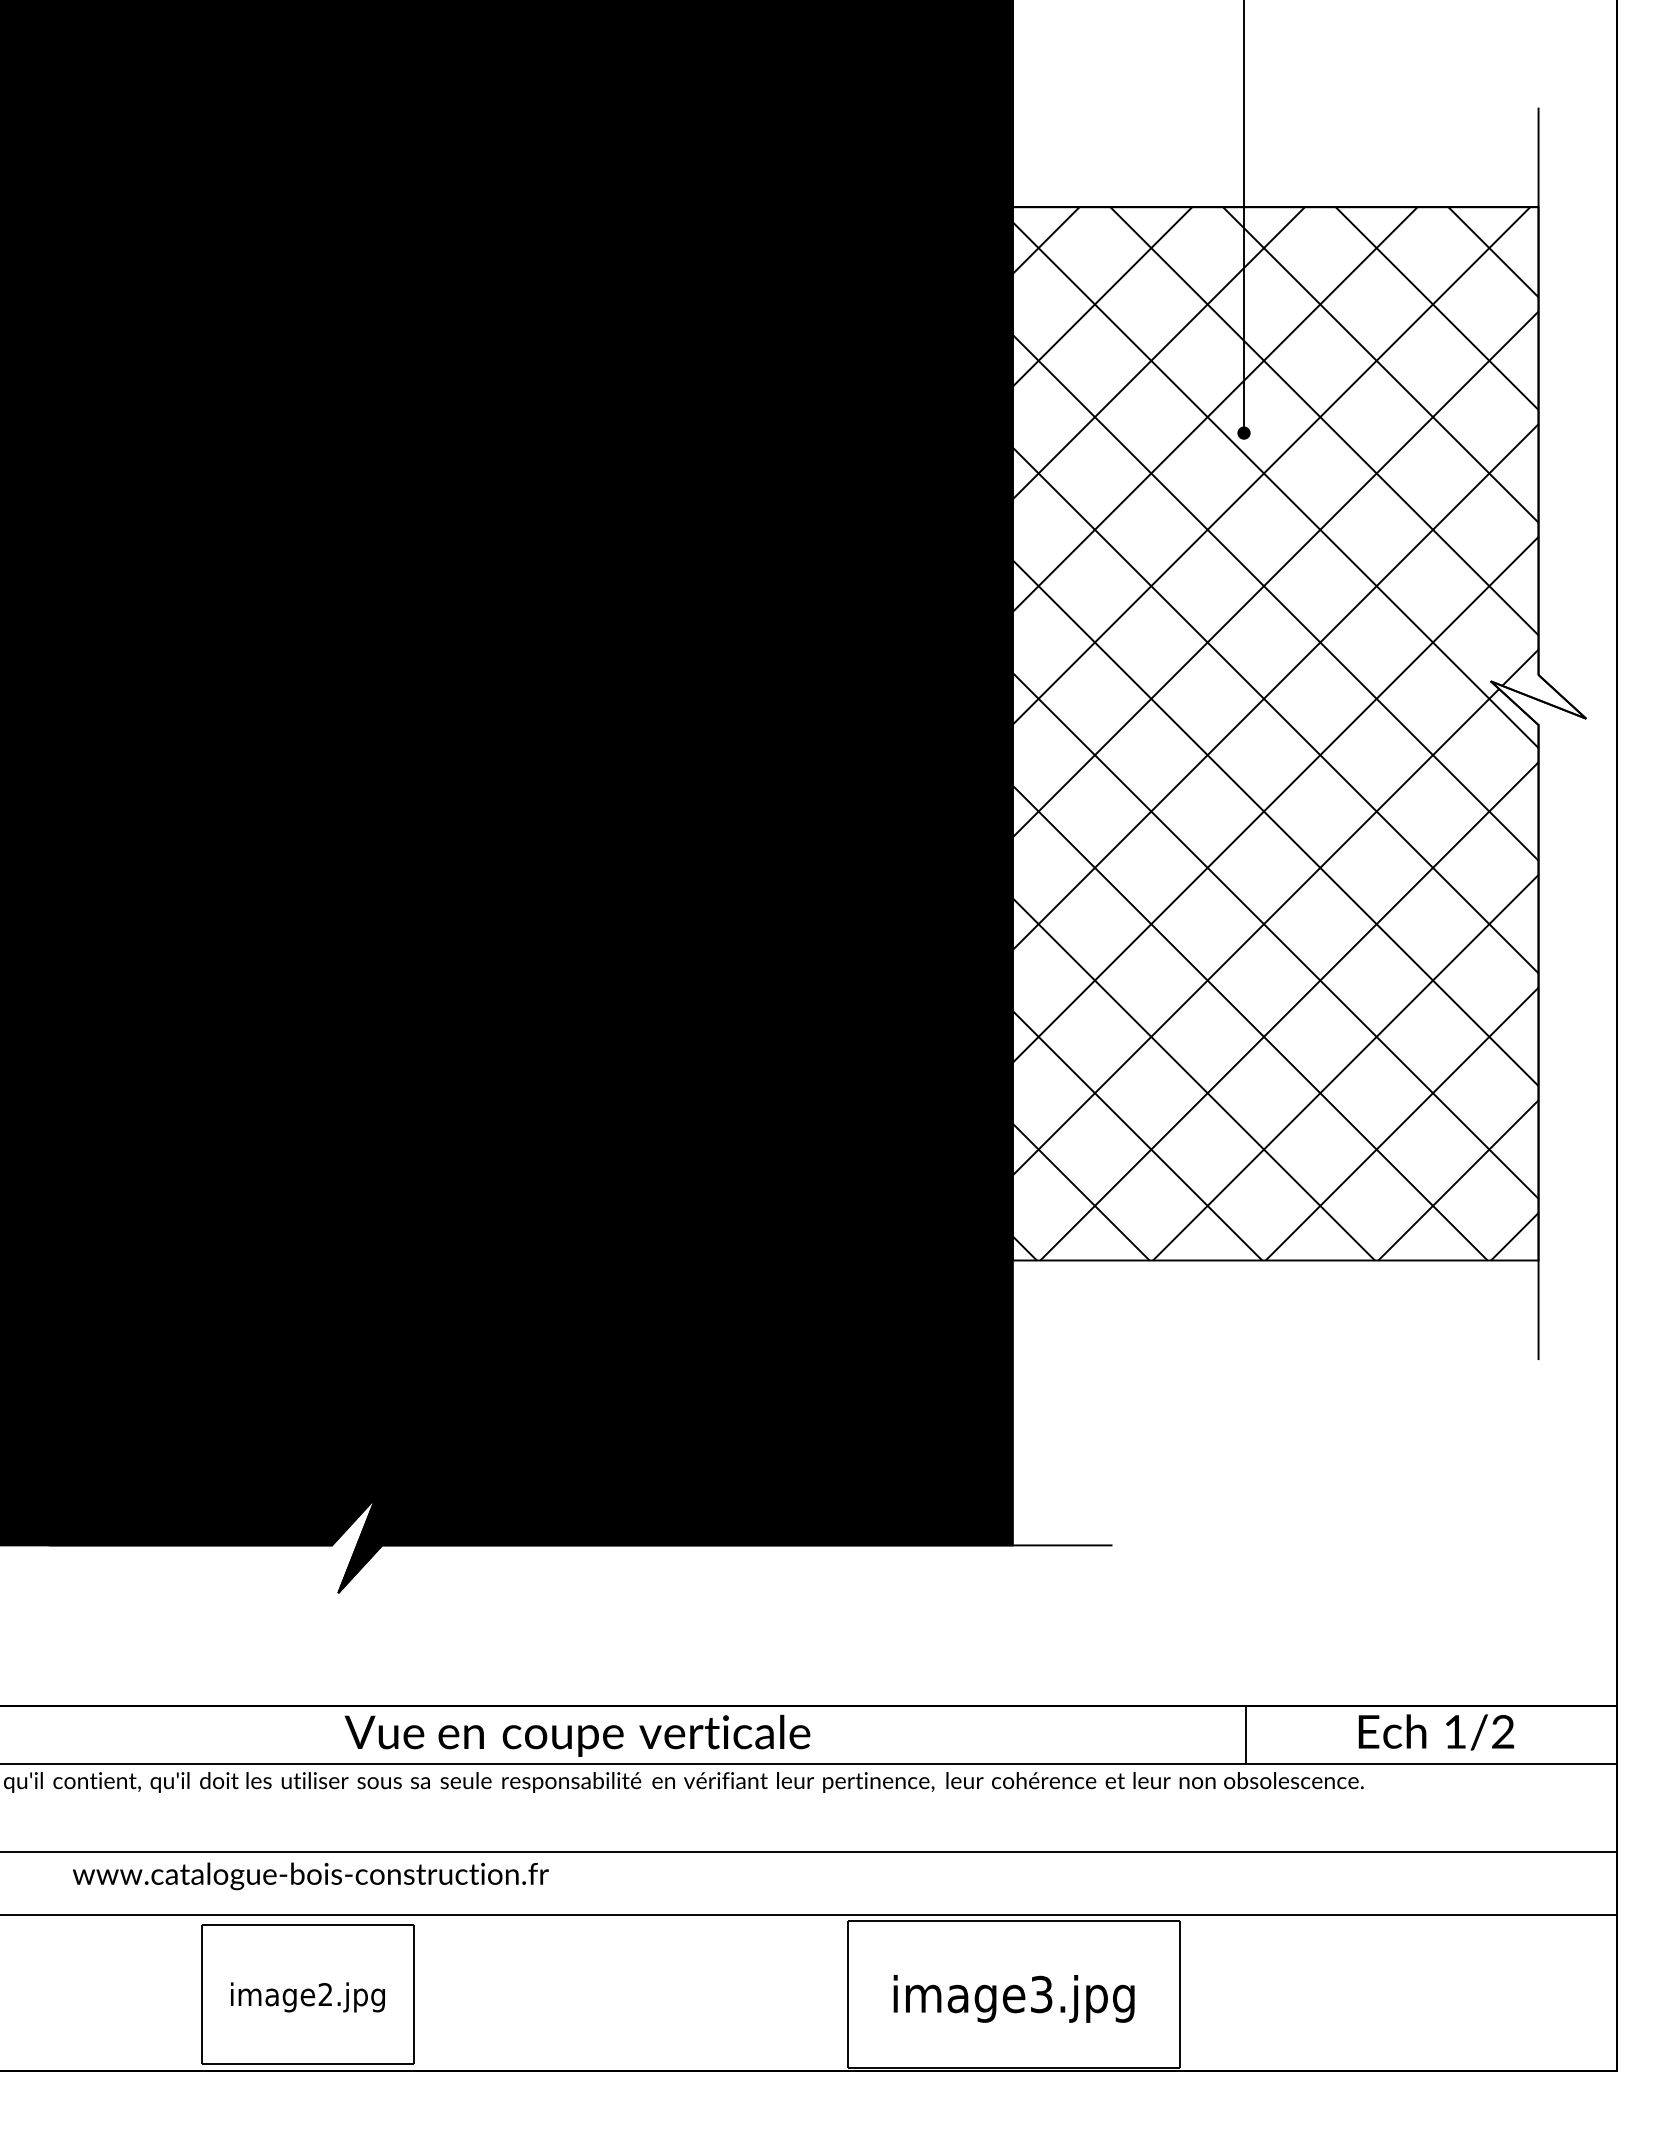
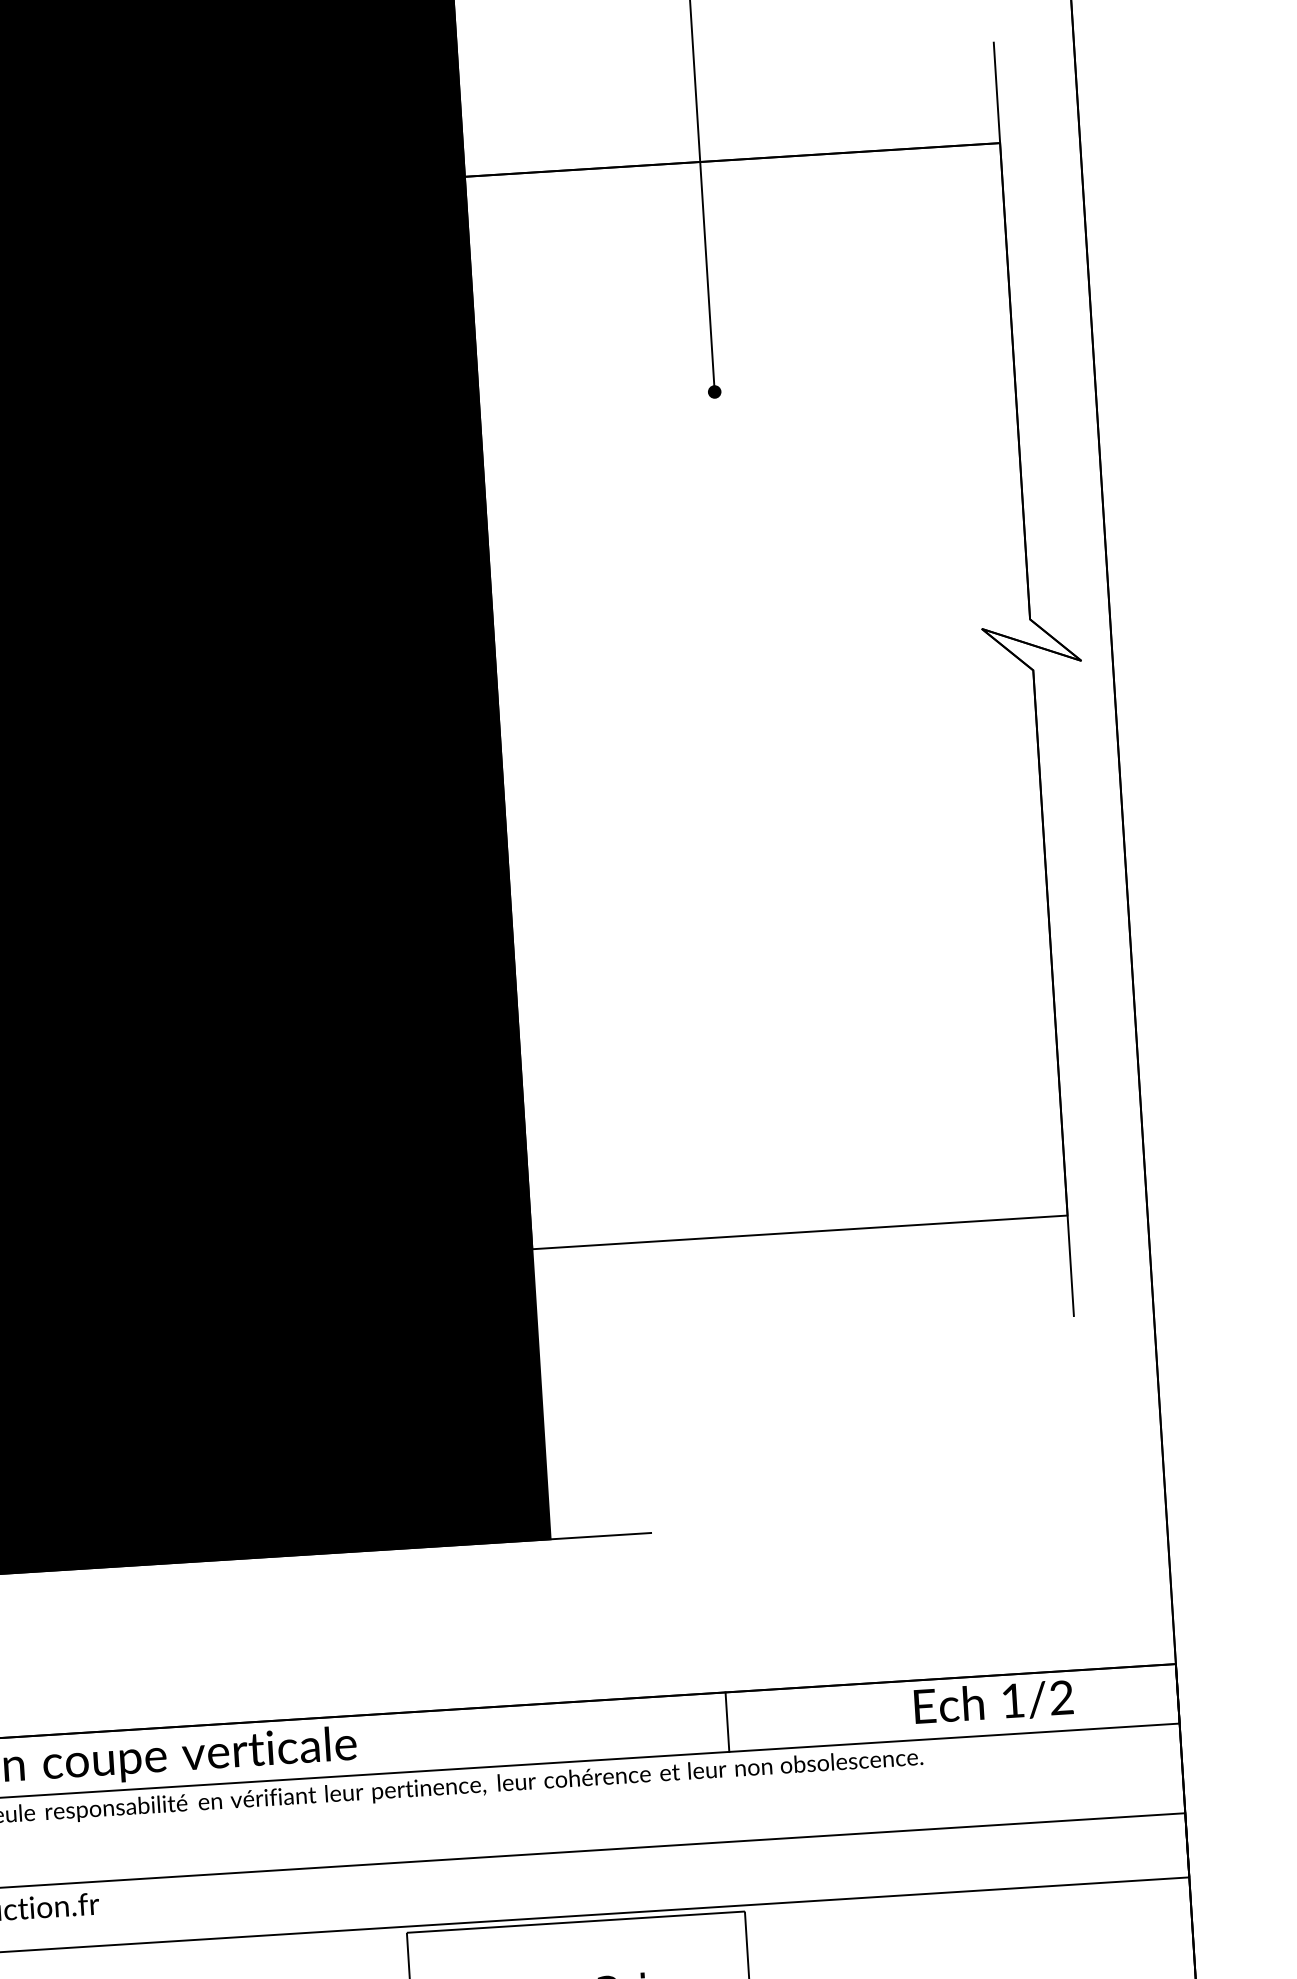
hatch: (1298, 733) -> (789, 694), removed
line: (1245, 1734) -> (727, 1721), moved

